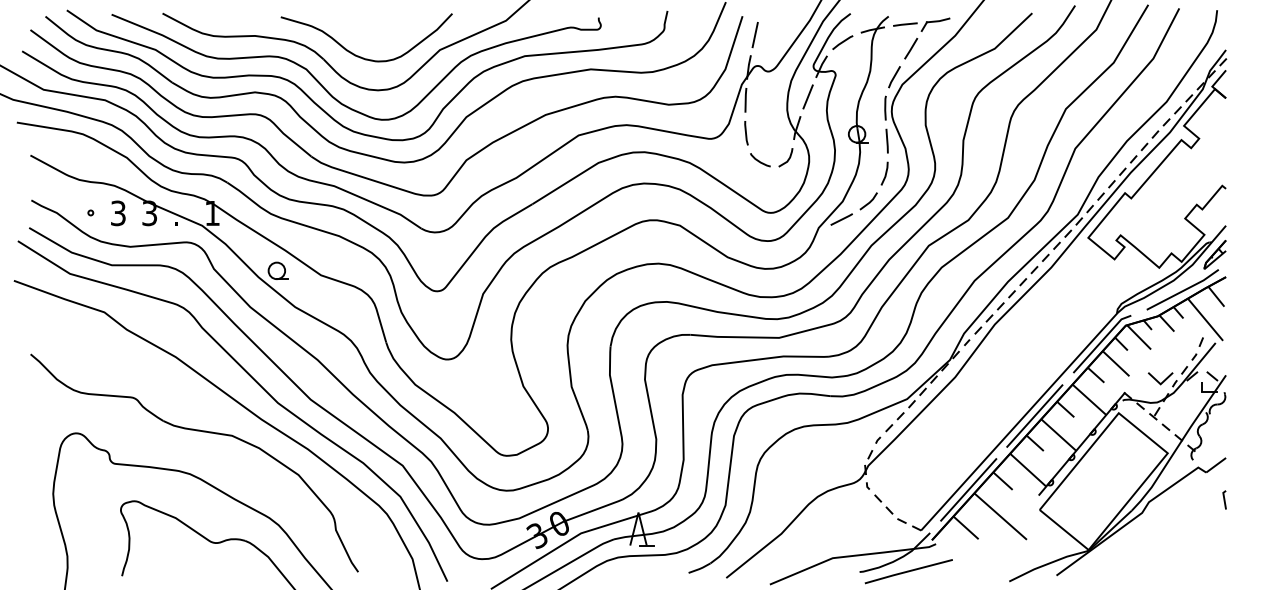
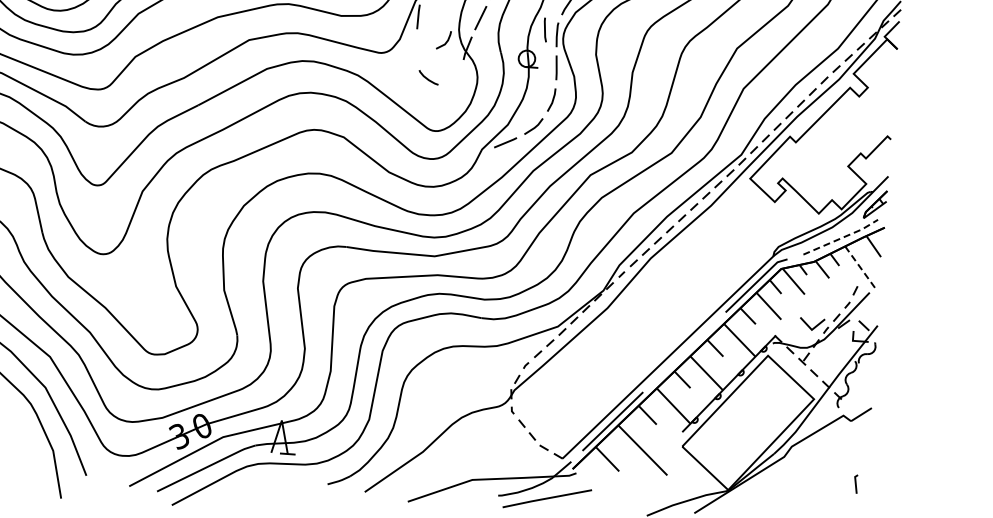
line: (746, 133) -> (545, 30), moved
line: (787, 159) -> (445, 42), moved
line: (1183, 290) -> (841, 237), solid -> dashed
line: (1205, 320) -> (861, 269), solid -> dashed
line: (1034, 415) -> (683, 352), removed
line: (1224, 499) -> (855, 483), moved

